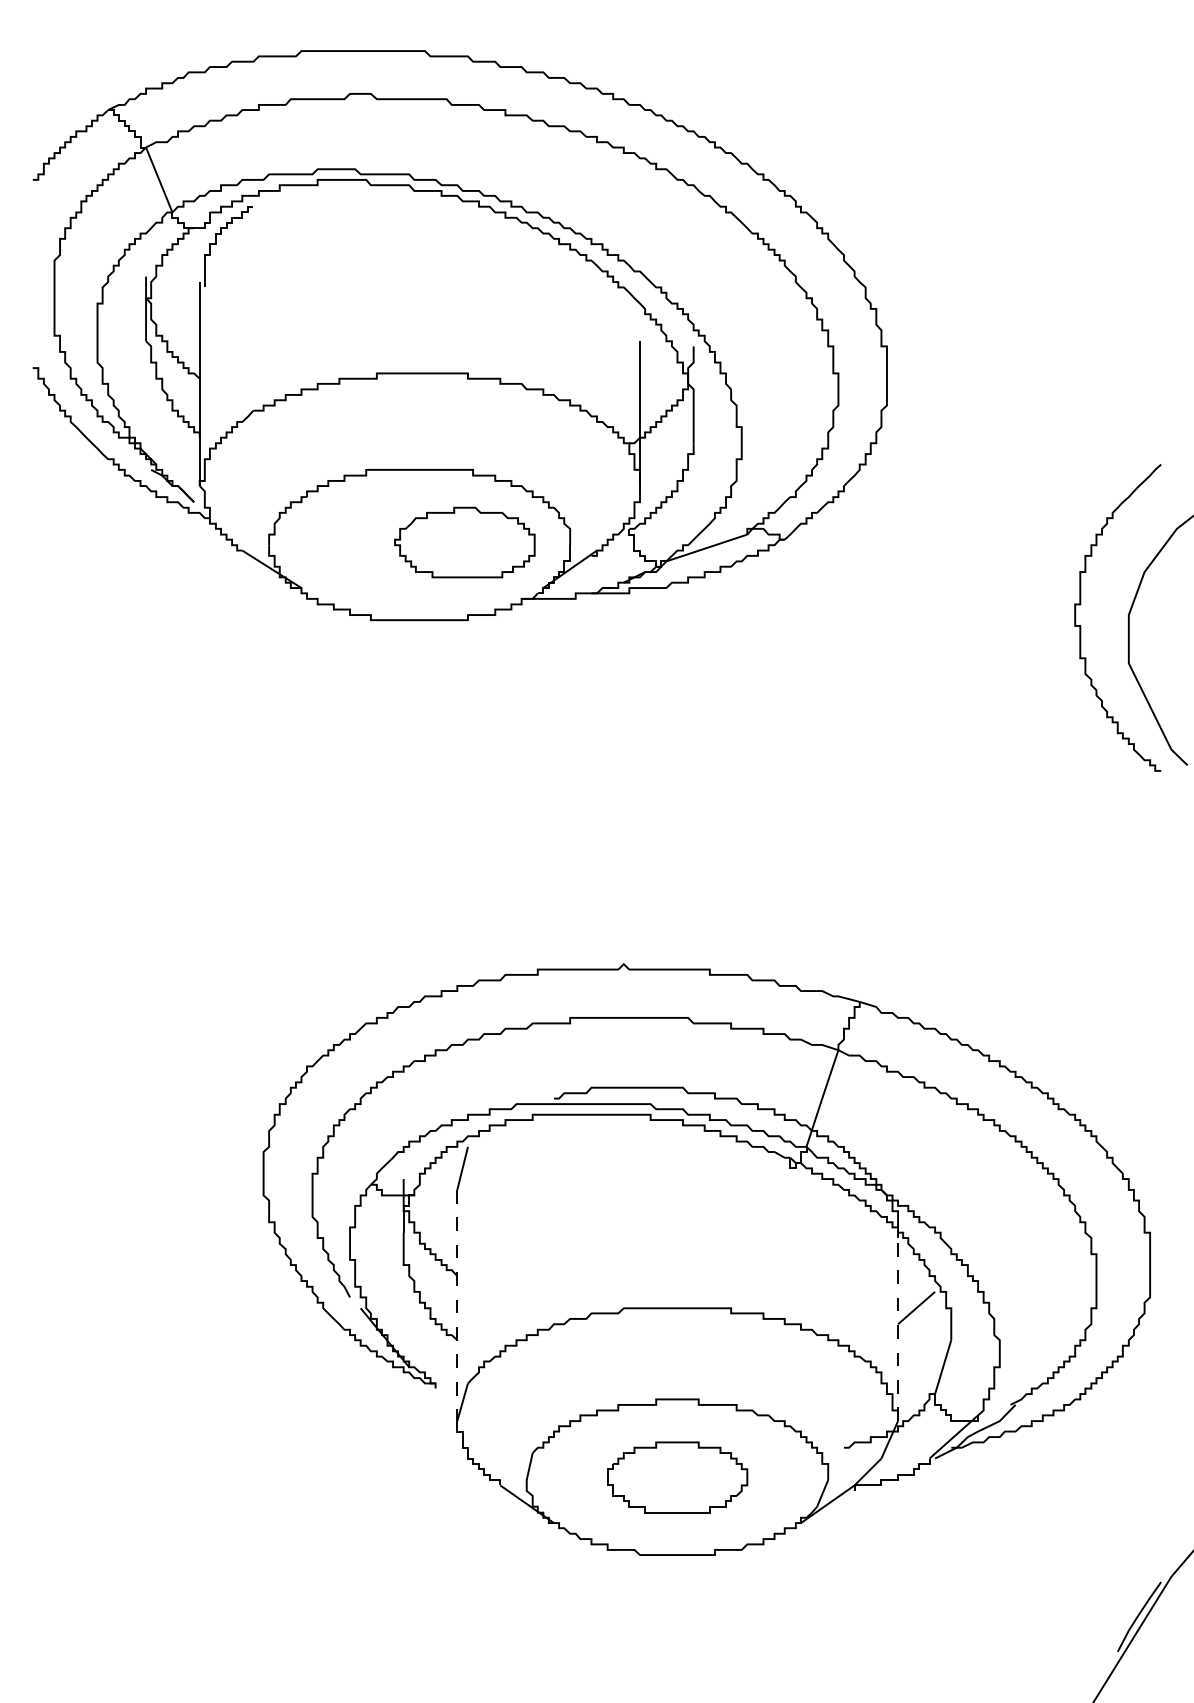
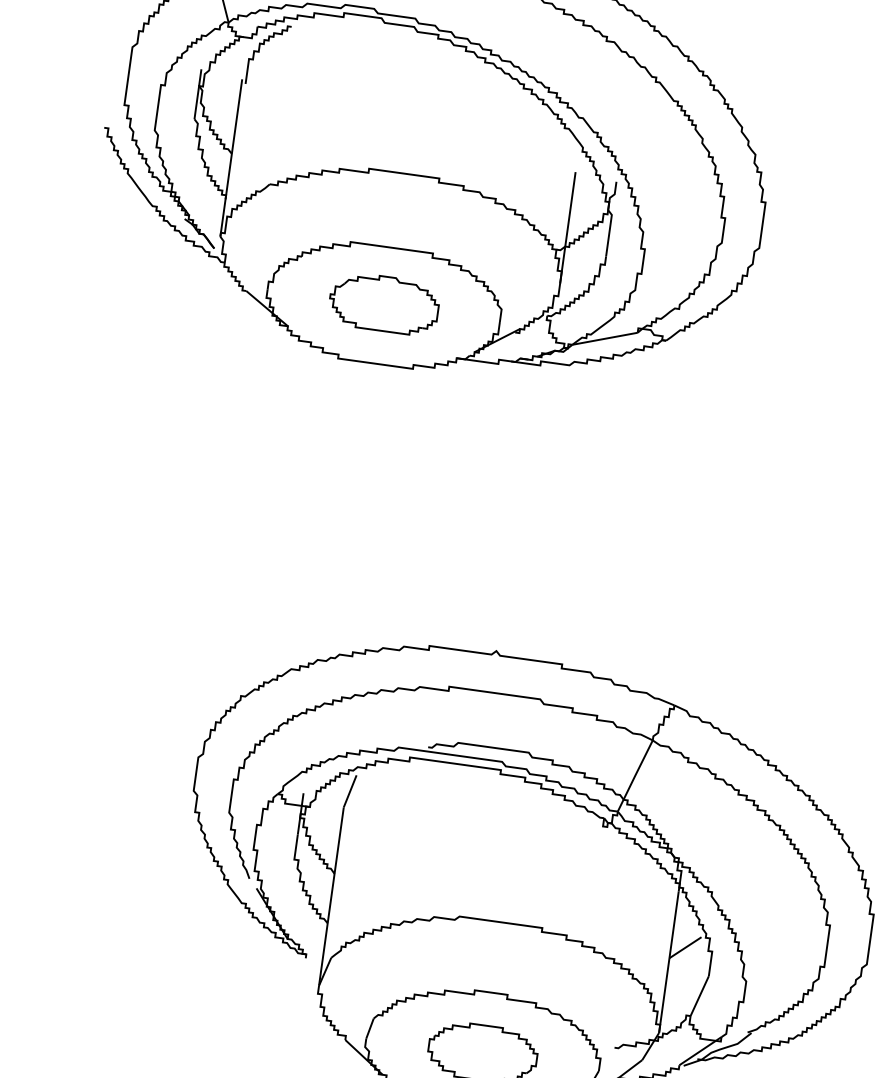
part: (464, 542) -> (383, 303), moved
line: (457, 1305) -> (331, 896), dashed -> solid
line: (898, 1329) -> (669, 962), dashed -> solid

